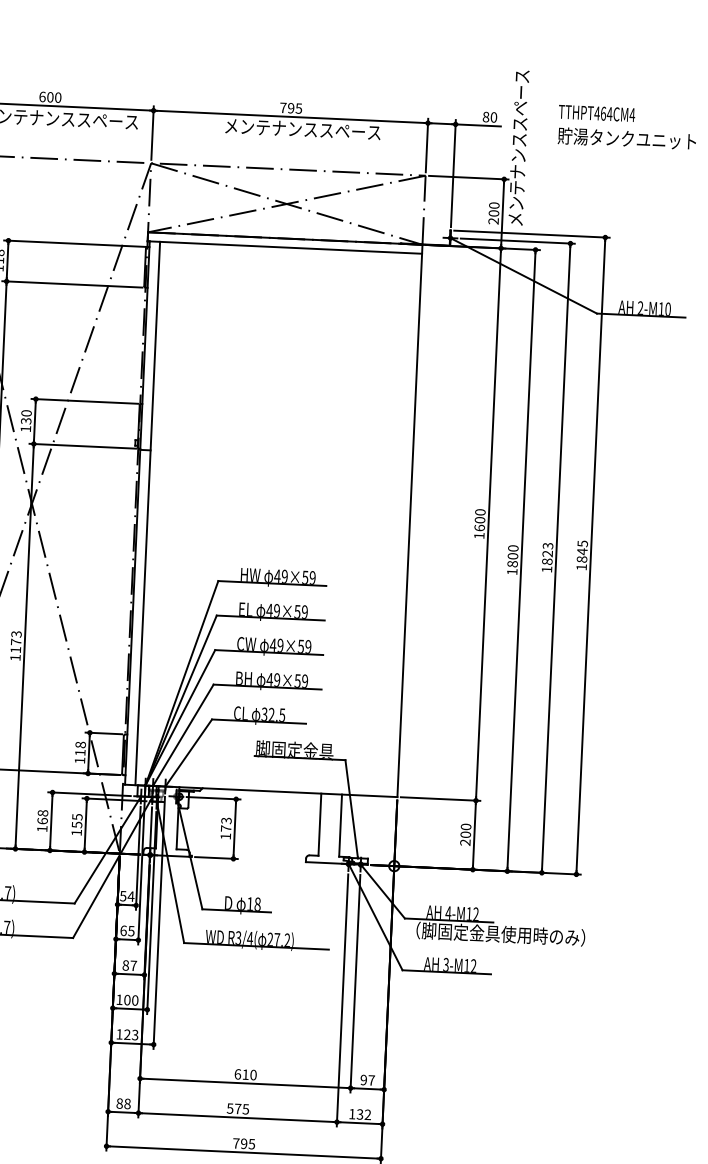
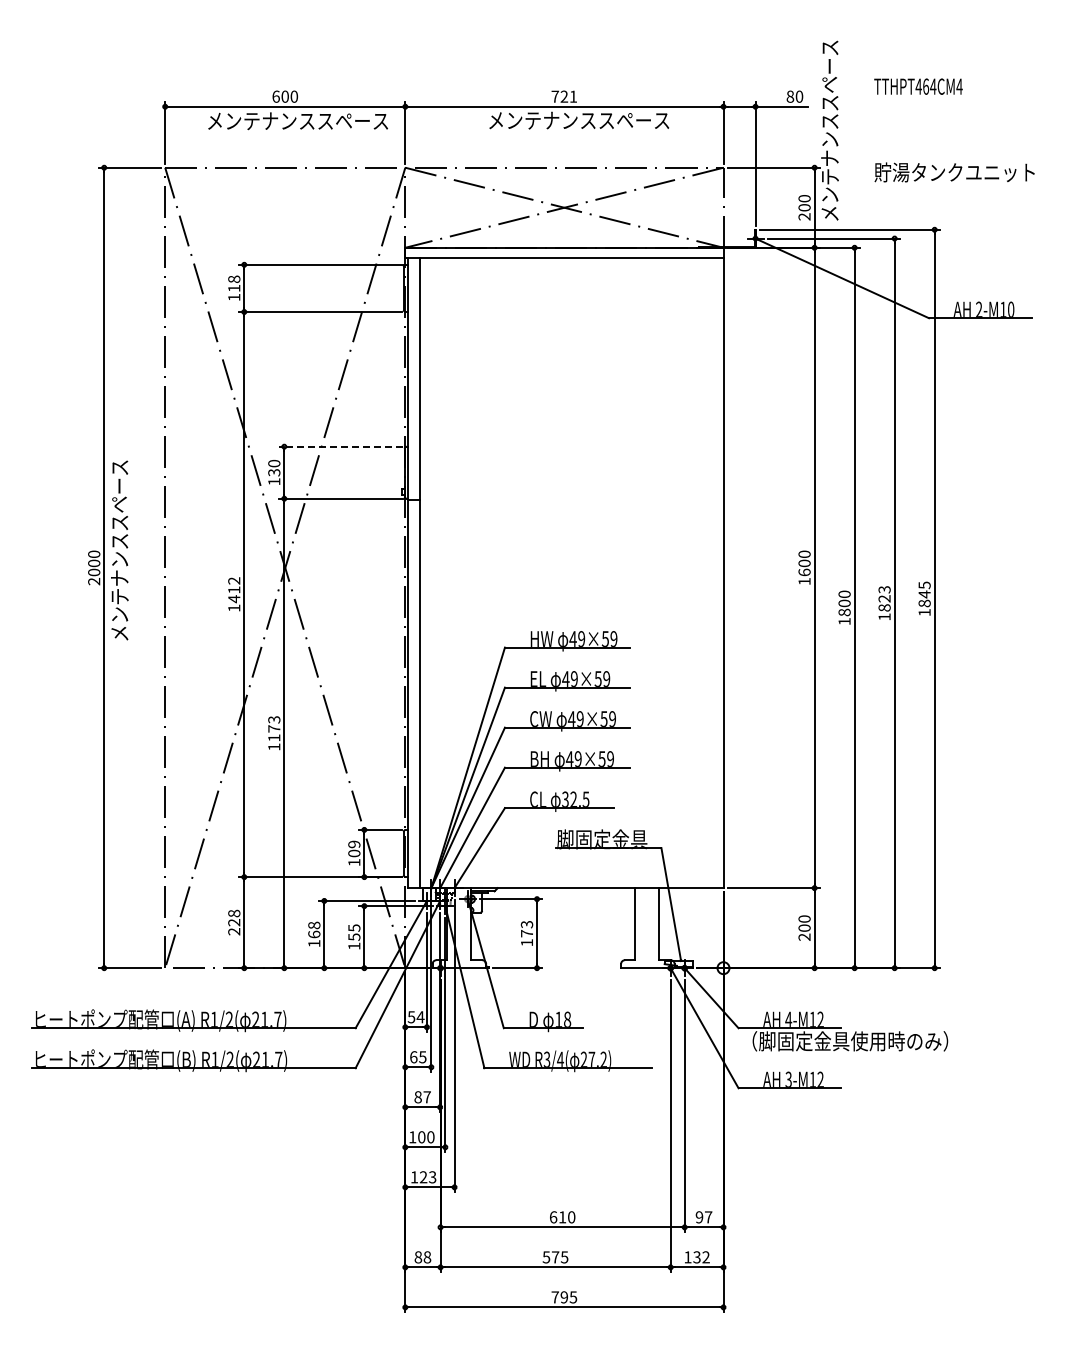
text: (294, 108) -> (568, 96), 795 -> 721
text: (626, 138) -> (954, 172), moved
line: (85, 401) -> (341, 446), solid -> dashed
text: (80, 748) -> (354, 848), 118 -> 109

